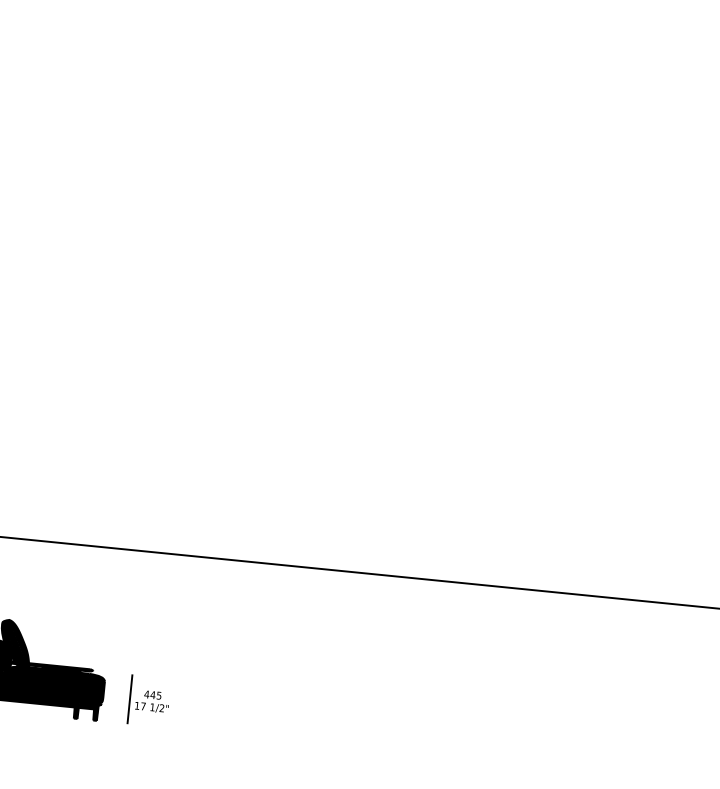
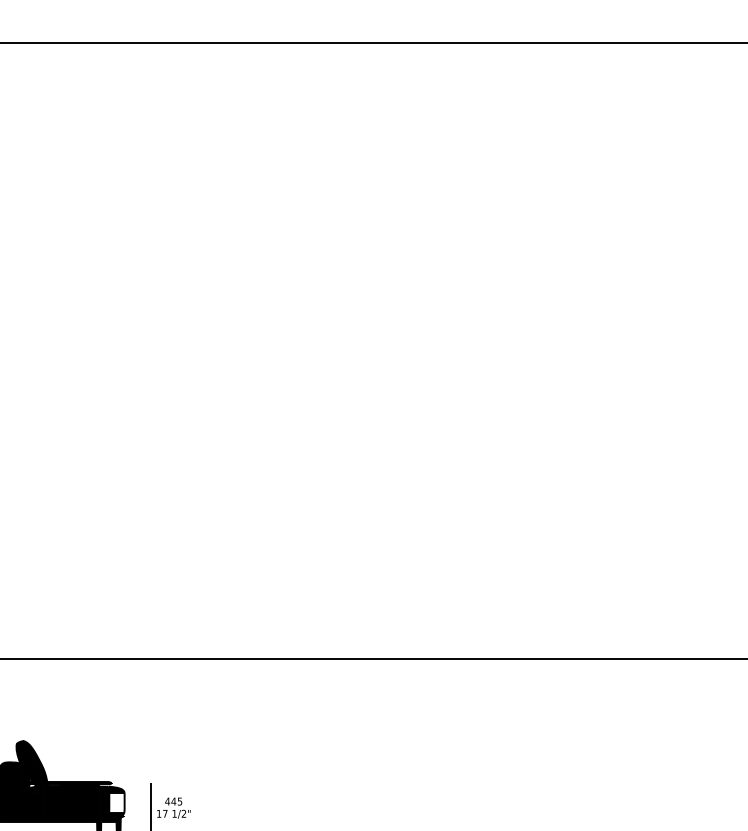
fill: (95, 690) -> (116, 802), removed

